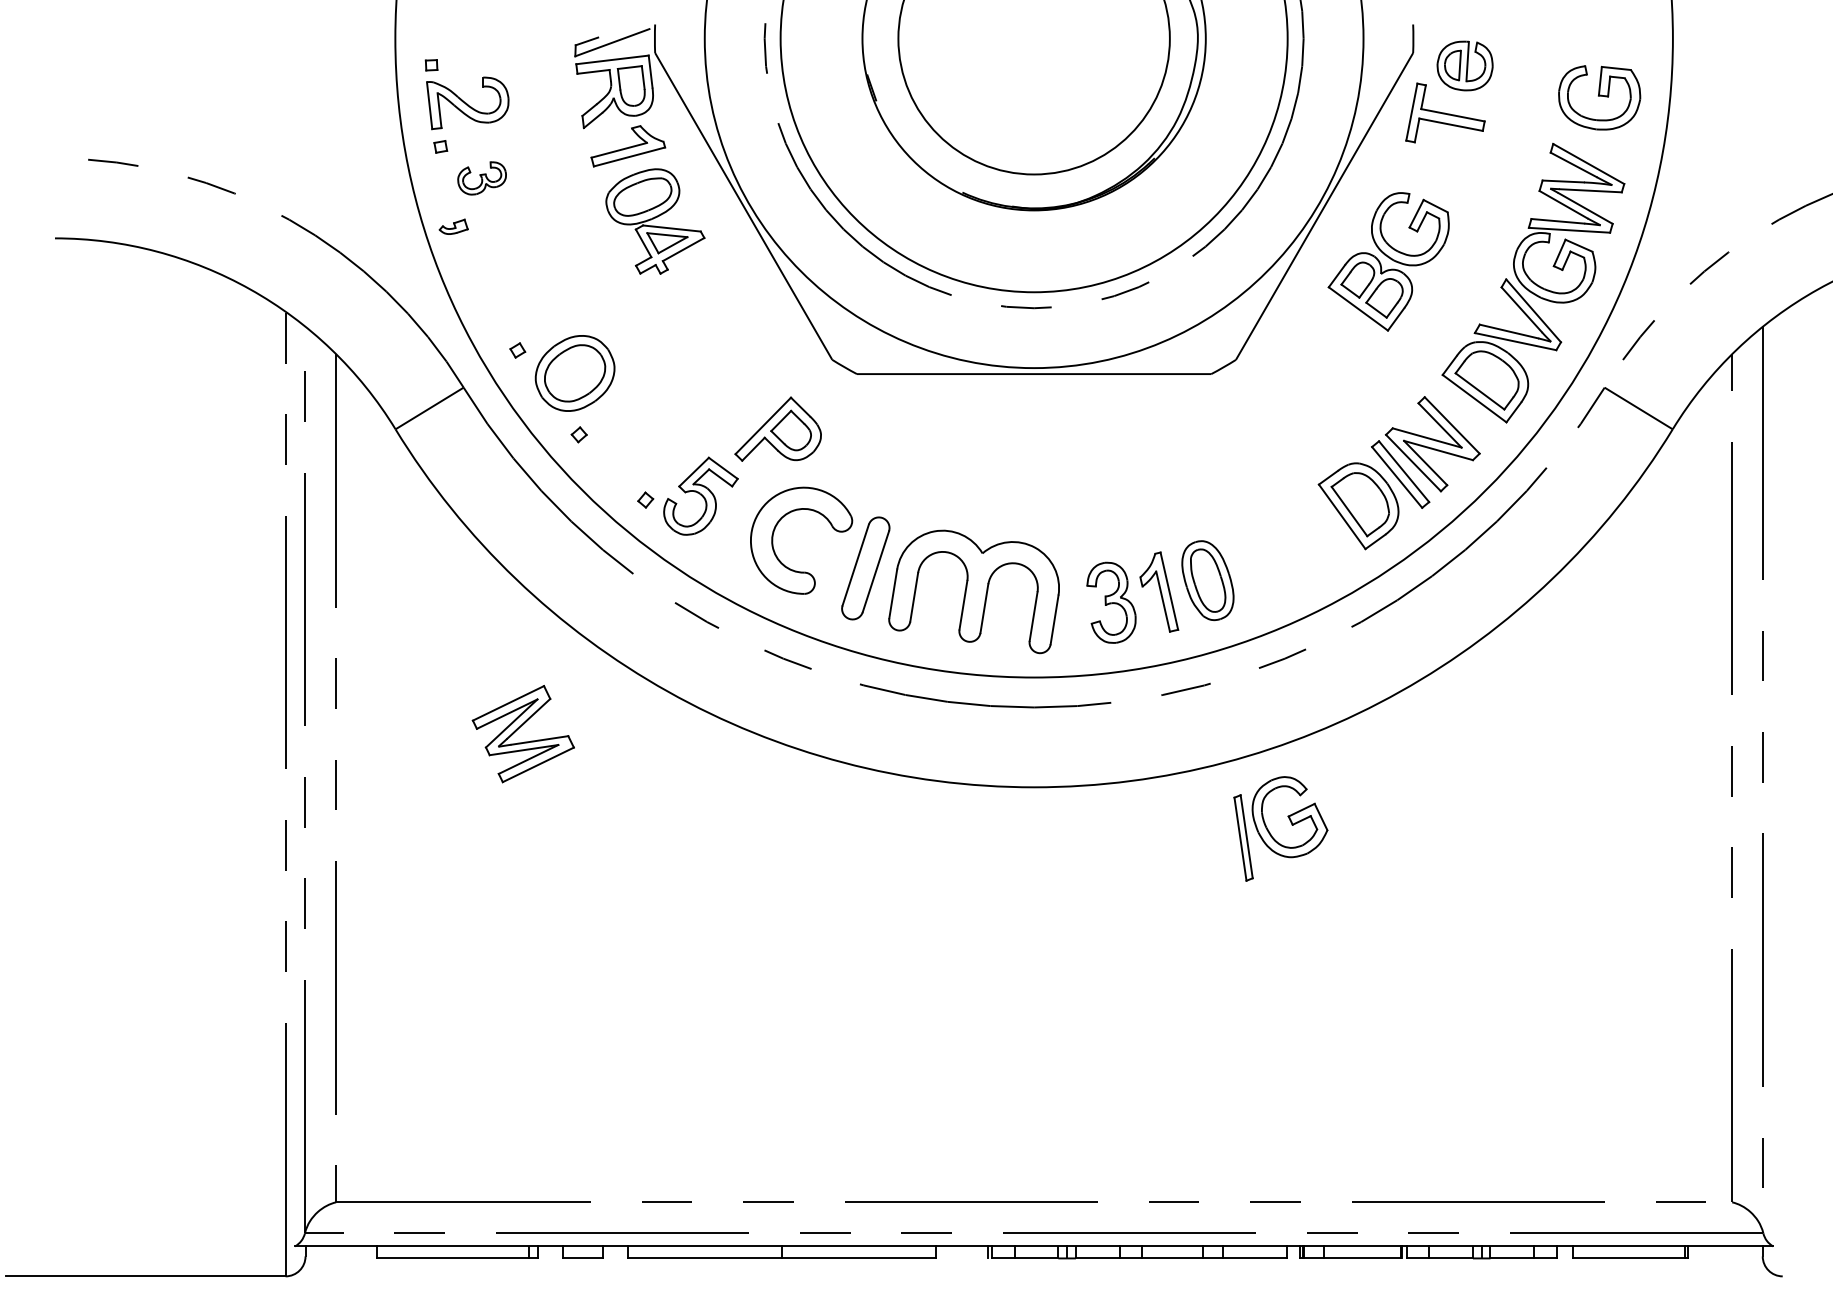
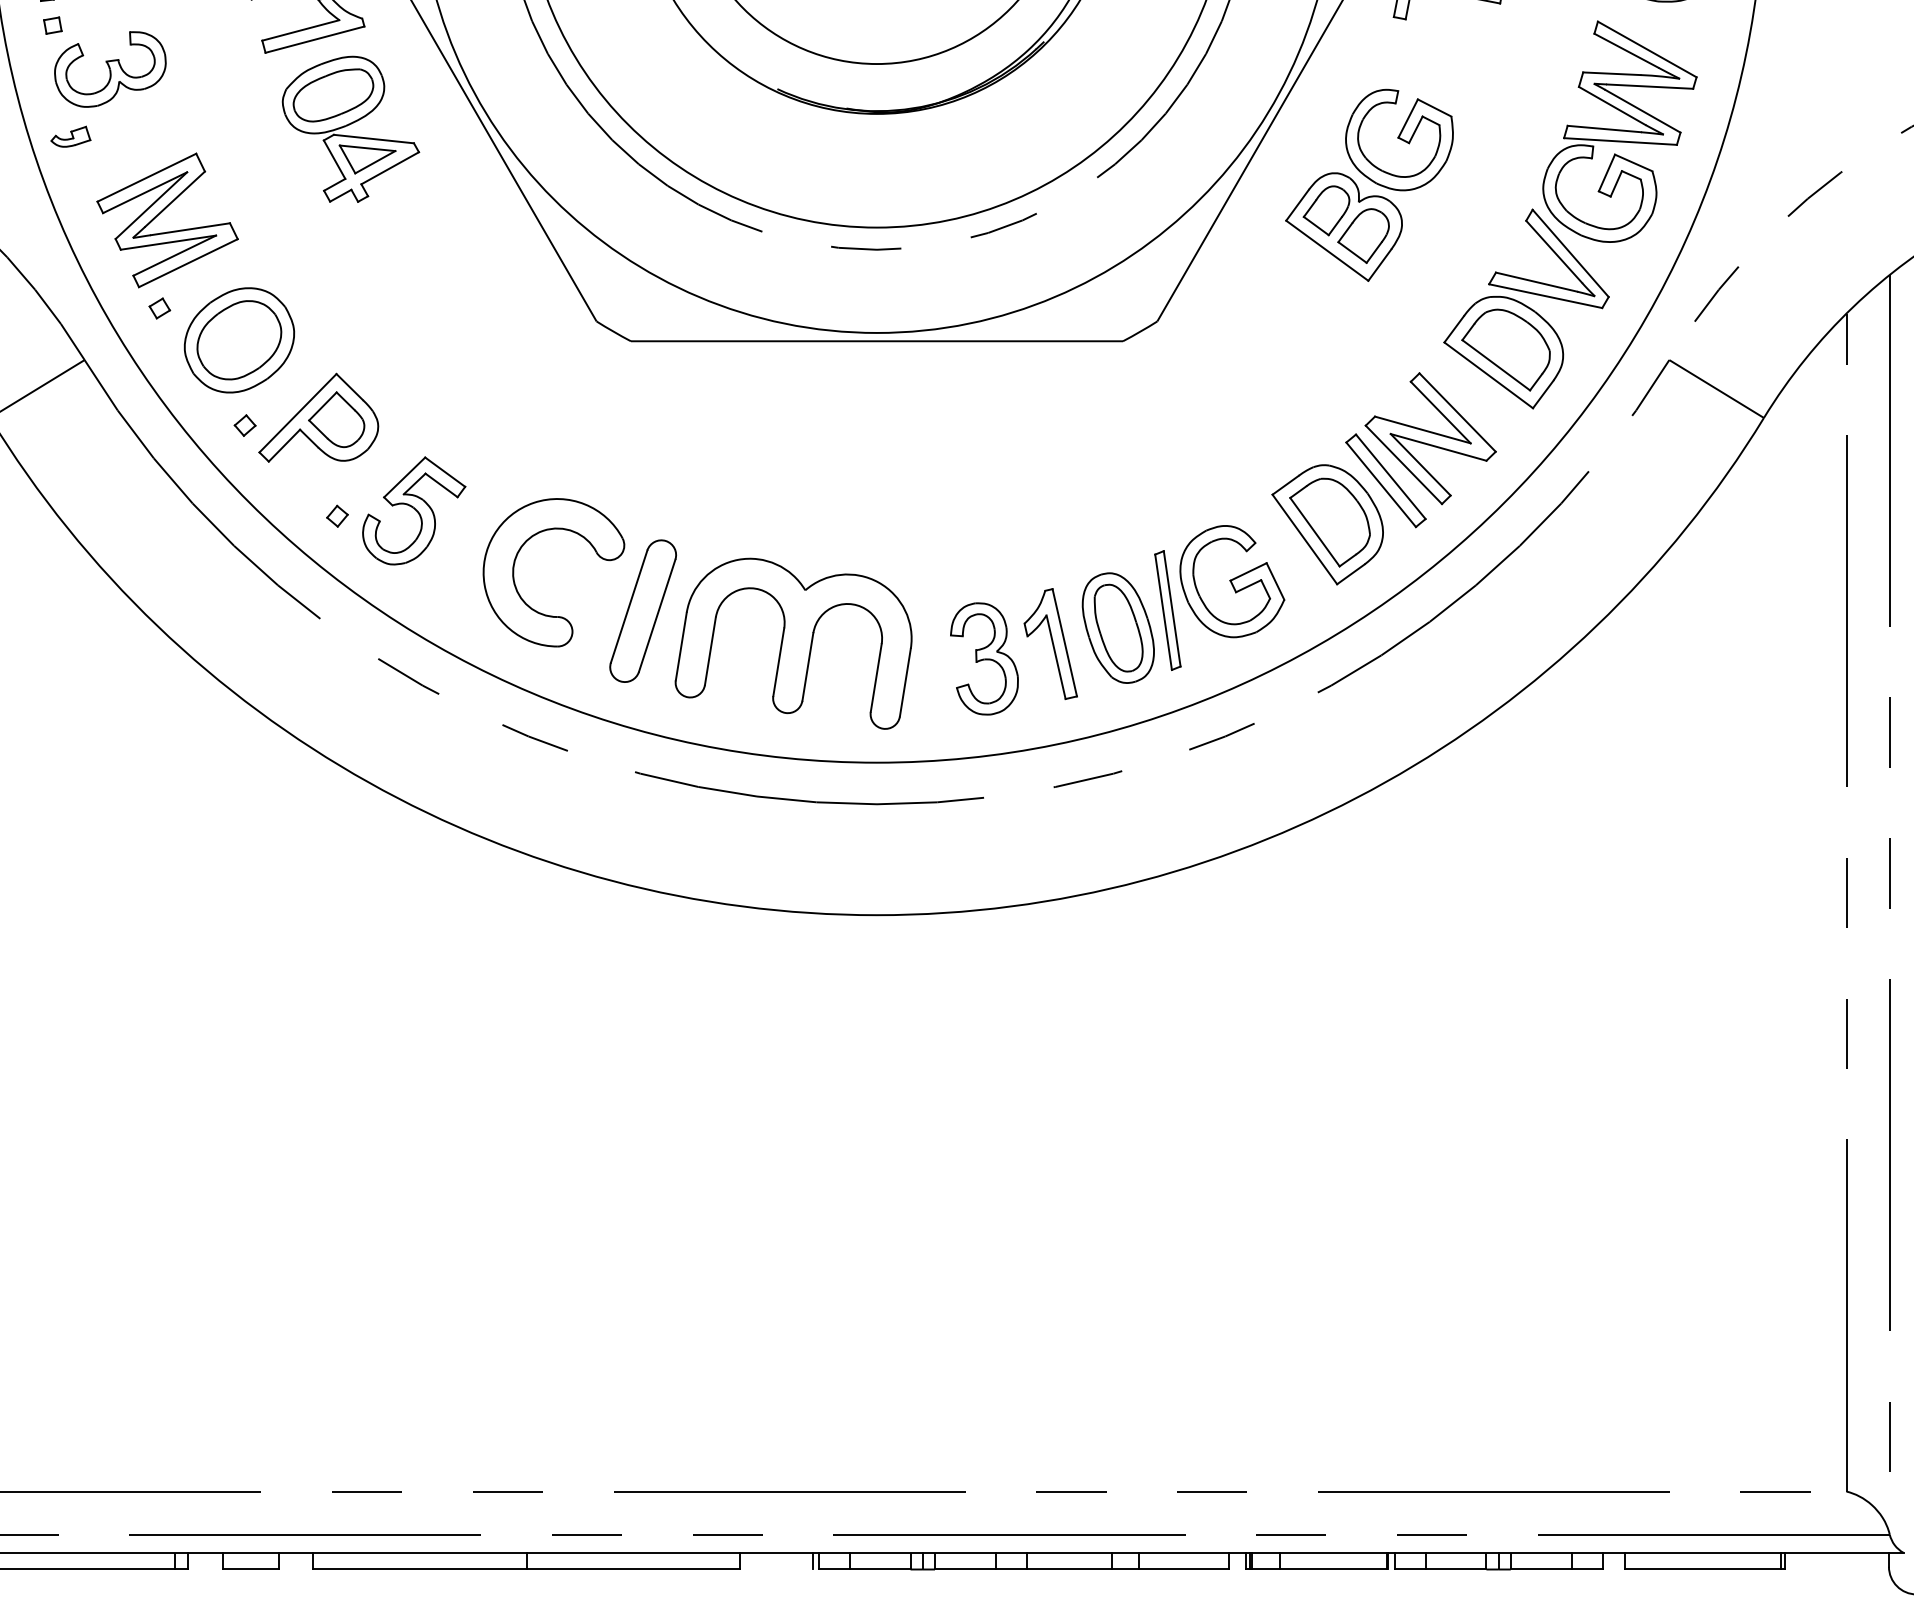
part: (481, 178) -> (109, 69), size x1.67
part: (777, 428) -> (317, 416), moved
part: (518, 729) -> (160, 214), moved
part: (1272, 835) -> (1208, 607), moved

